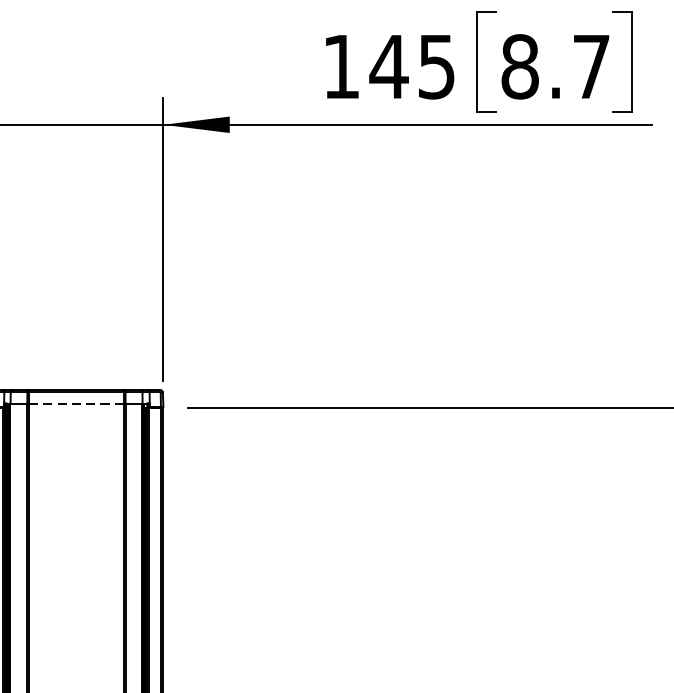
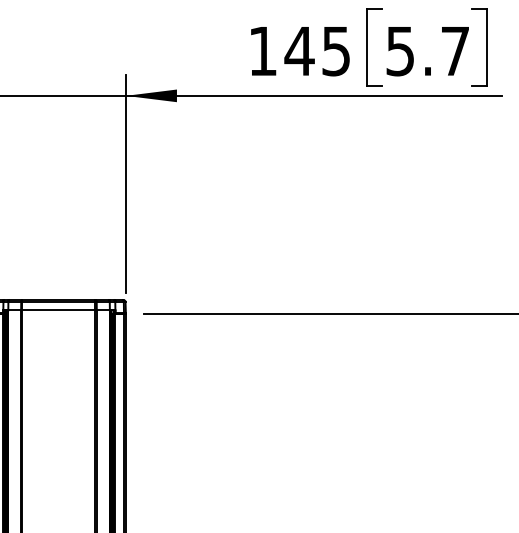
text: (520, 67) -> (400, 51), 8.7 -> 5.7
line: (75, 403) -> (58, 310), dashed -> solid

